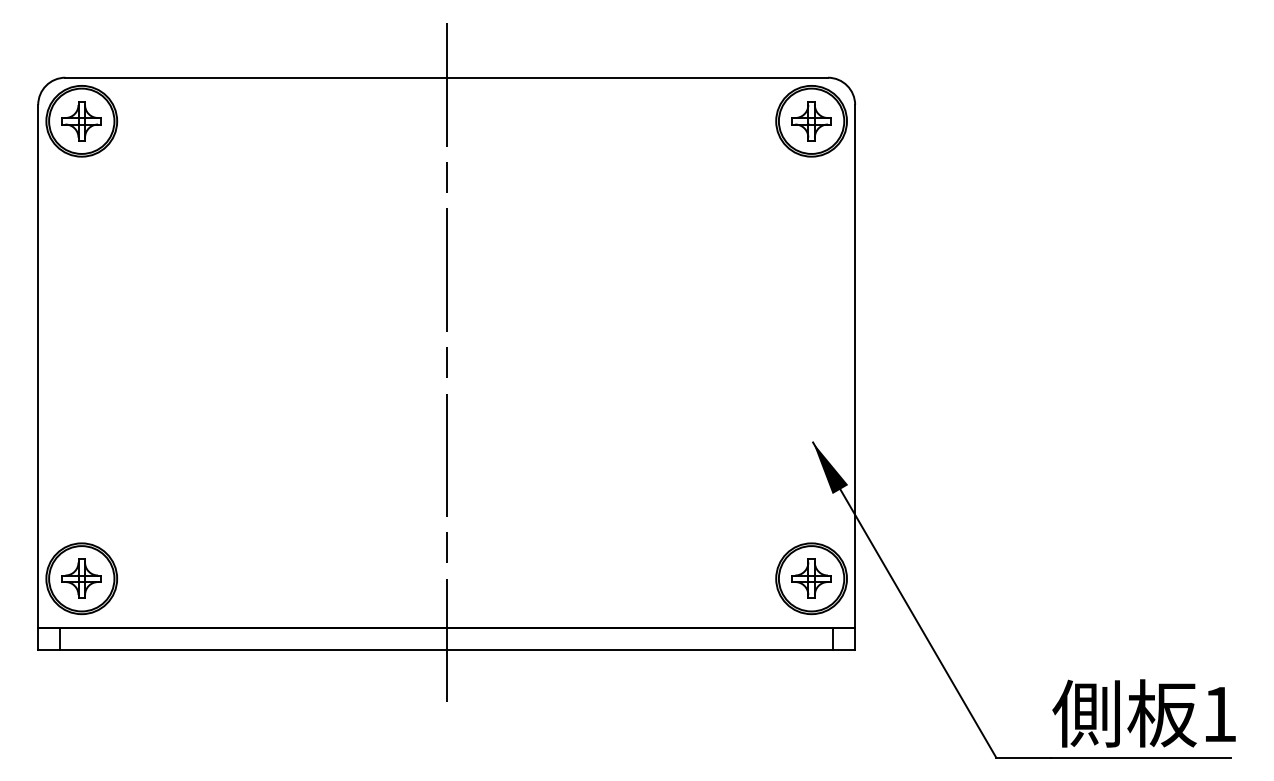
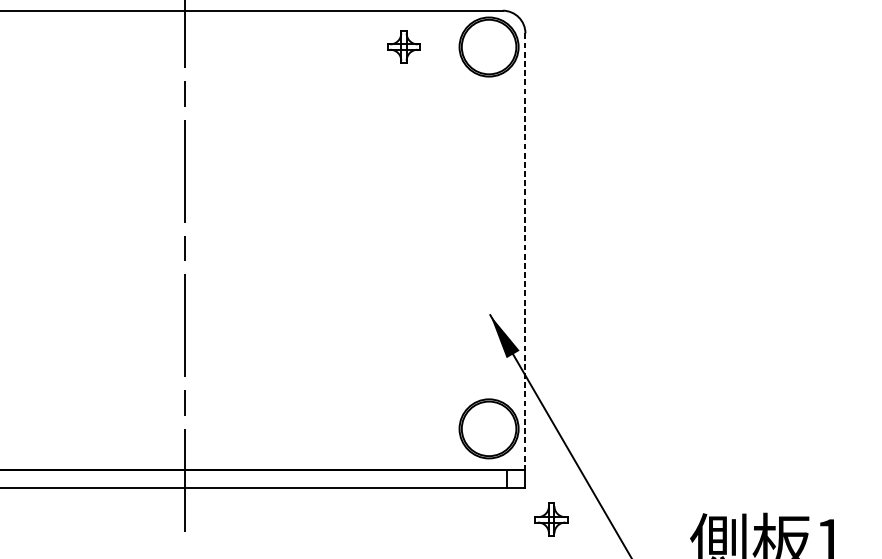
part: (811, 121) -> (403, 47), moved
line: (855, 366) -> (525, 251), solid -> dashed
part: (811, 578) -> (551, 519), moved

